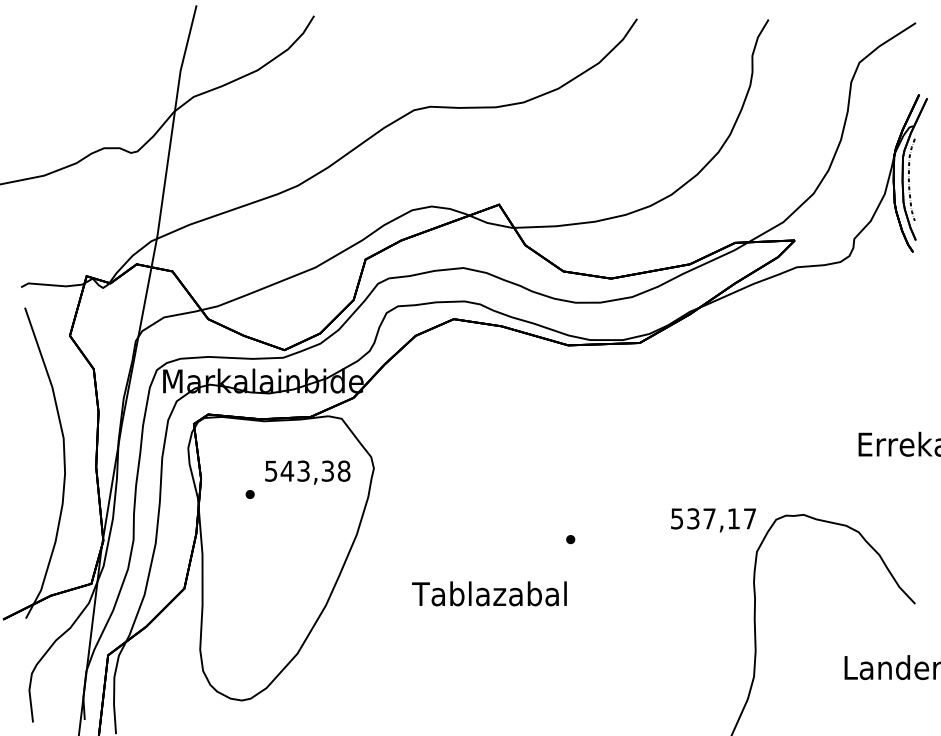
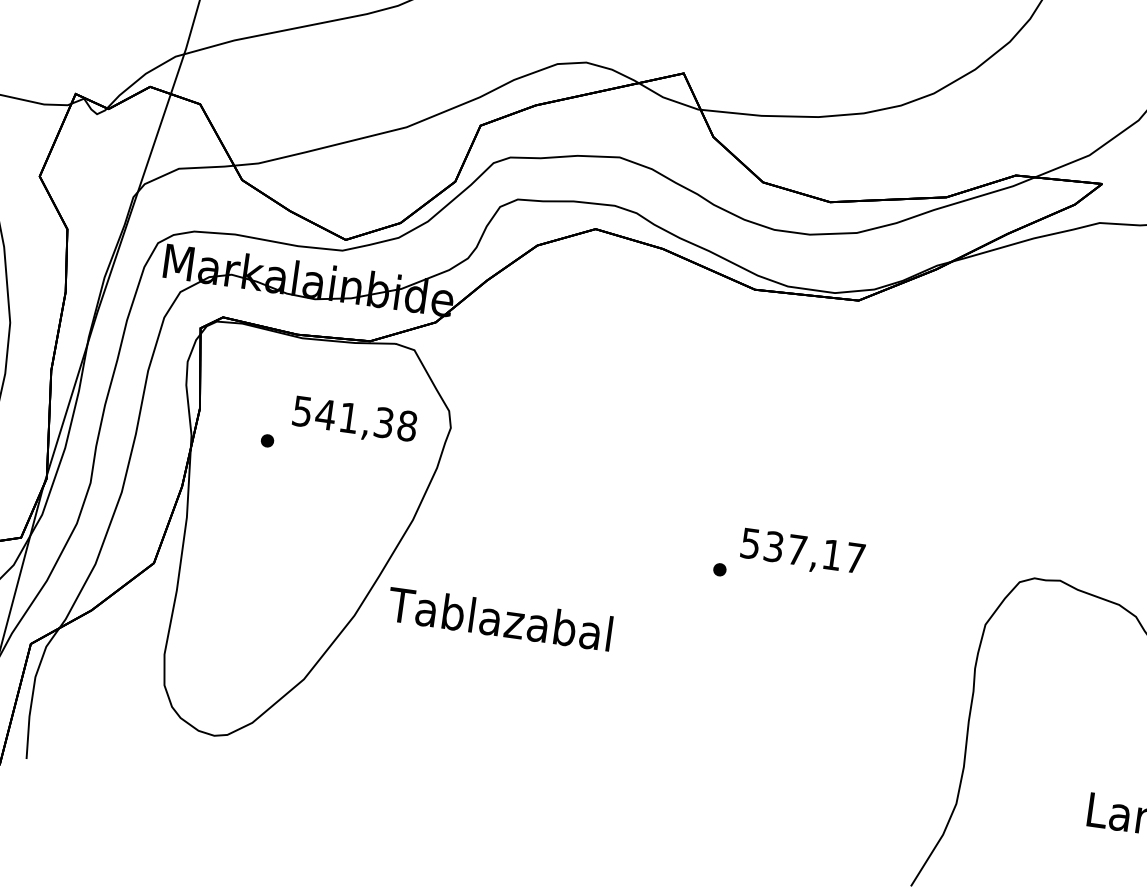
text: (303, 470) -> (349, 416), 543,38 -> 541,38
text: (713, 520) -> (802, 553), moved
text: (489, 593) -> (500, 618), moved

